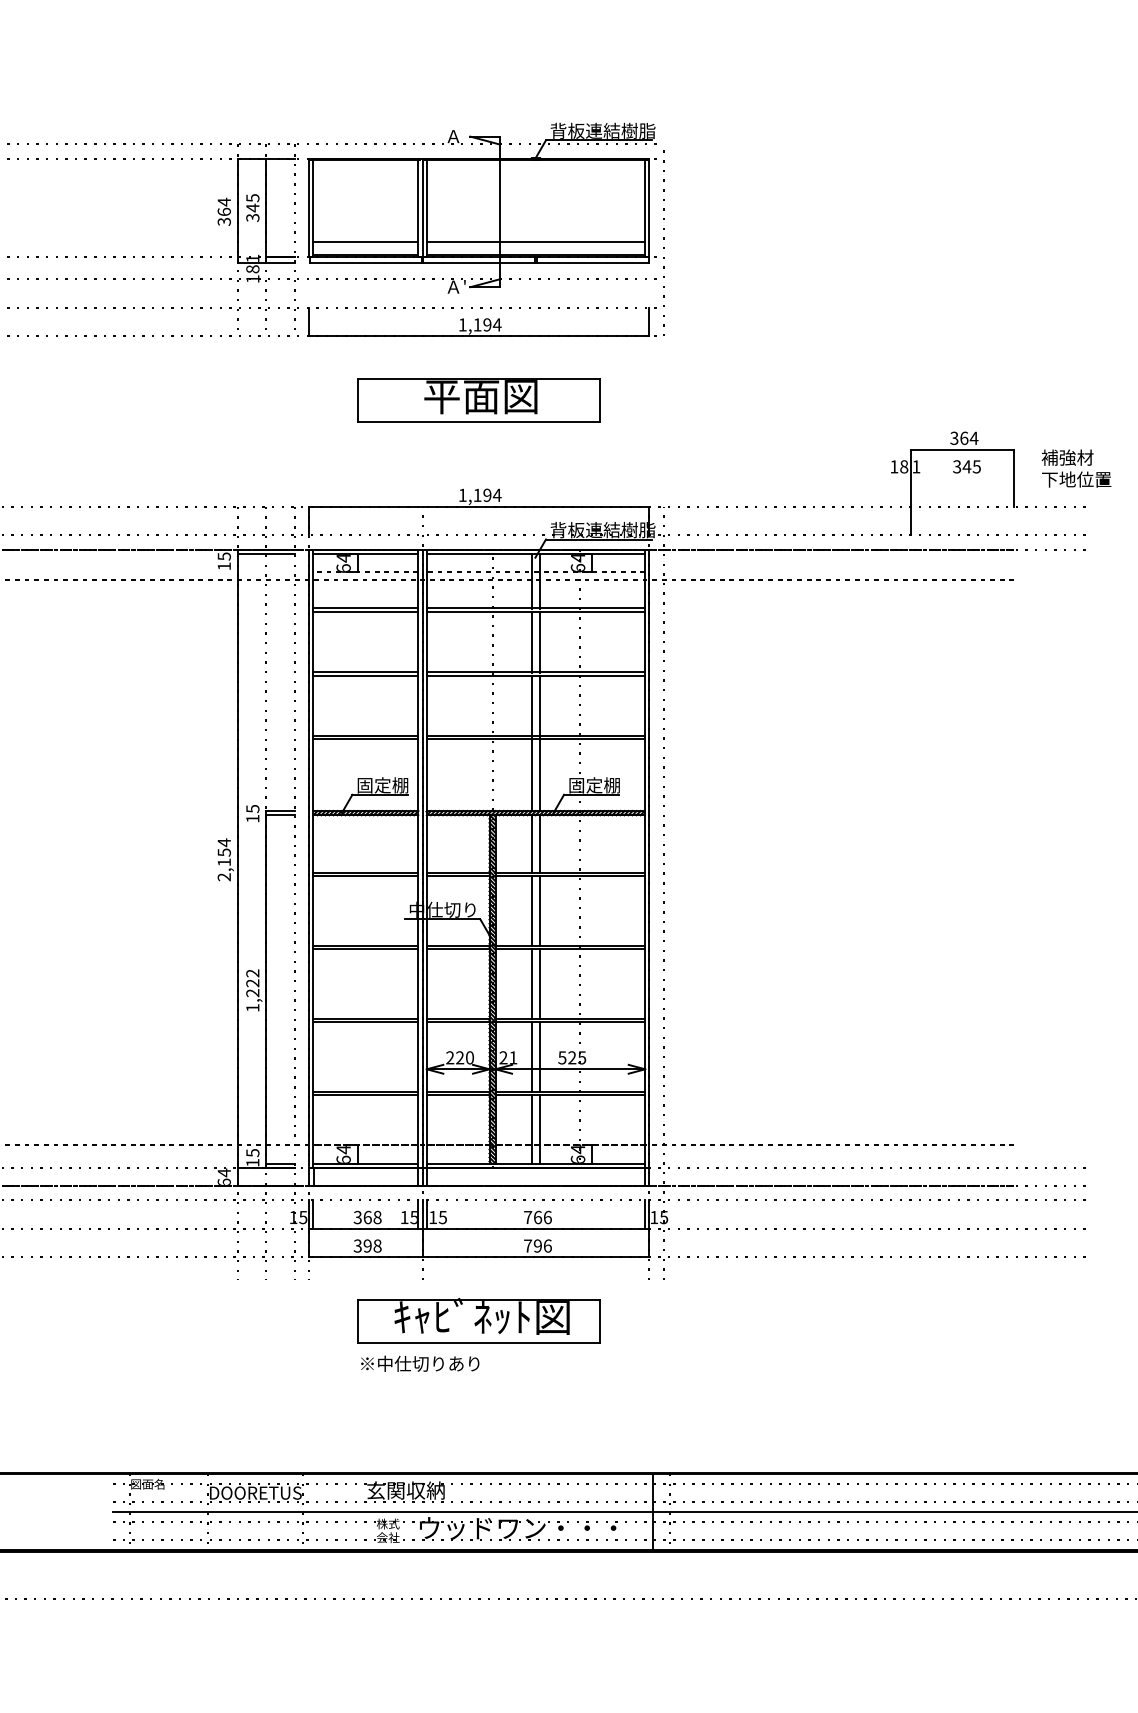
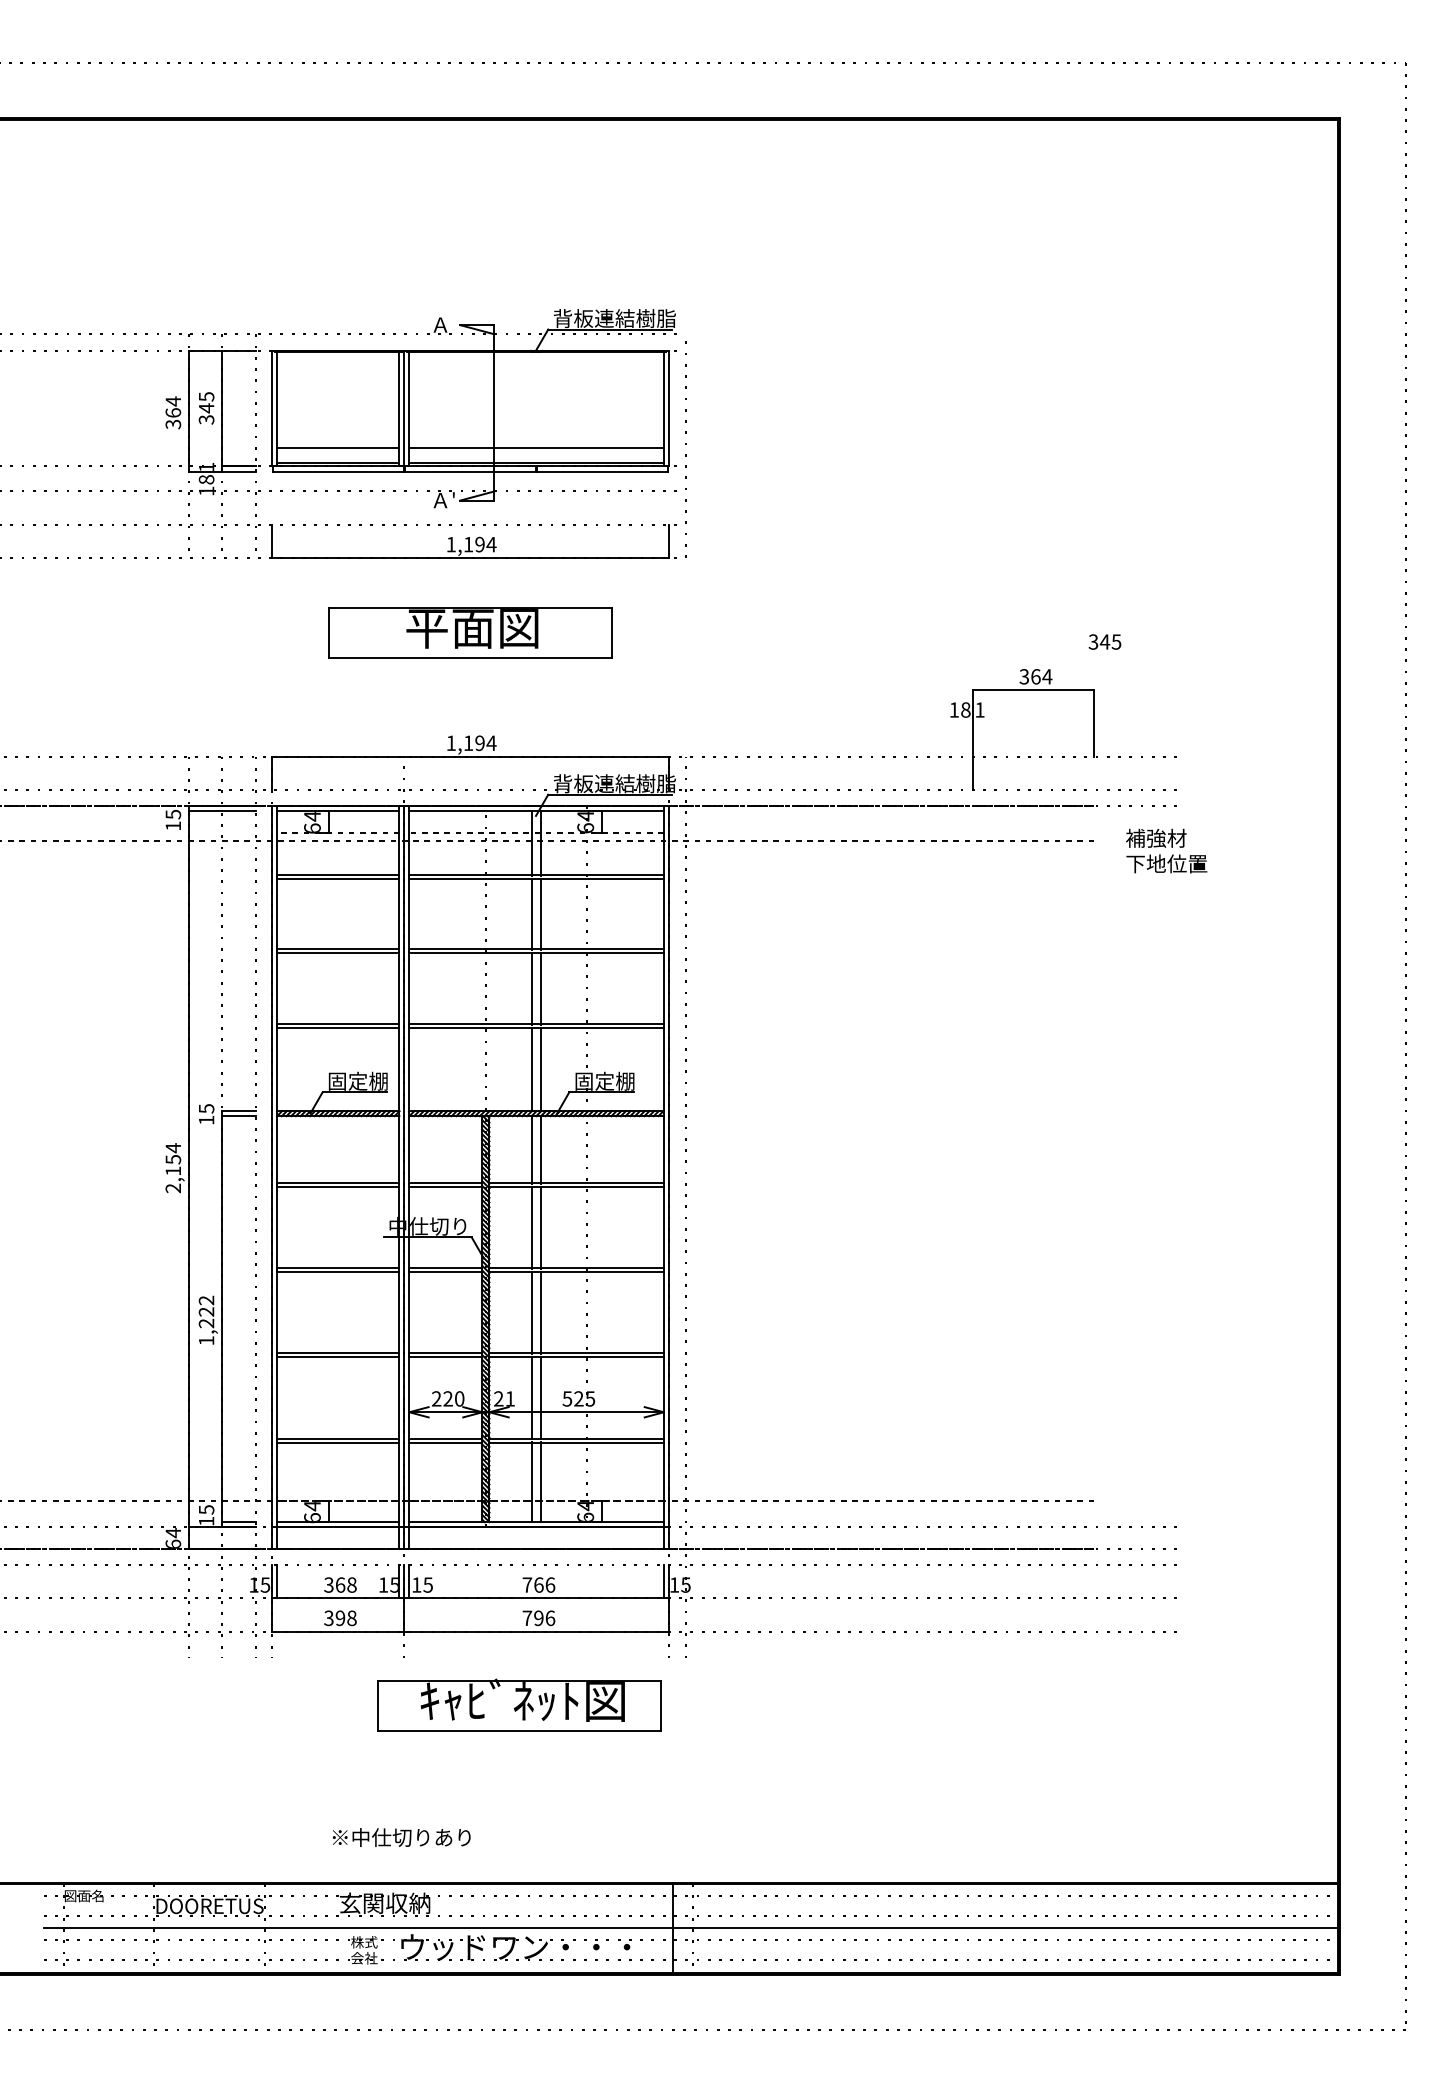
text: (966, 466) -> (1104, 641), moved
text: (1076, 468) -> (1166, 850), moved
part: (479, 1320) -> (519, 1704), moved
text: (420, 1363) -> (401, 1837), moved

